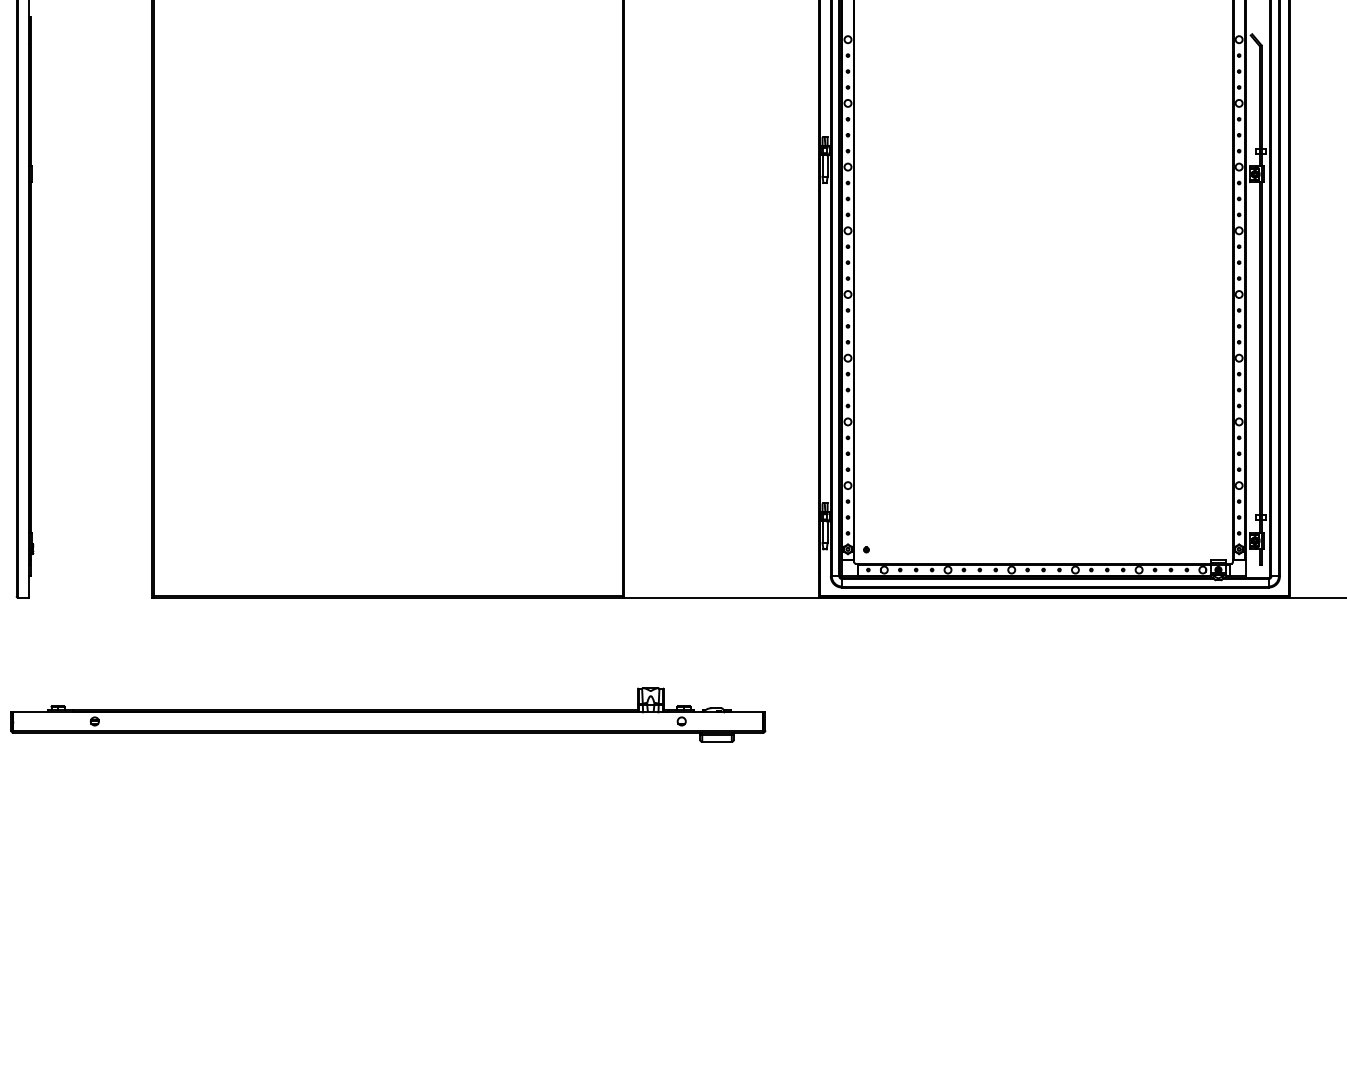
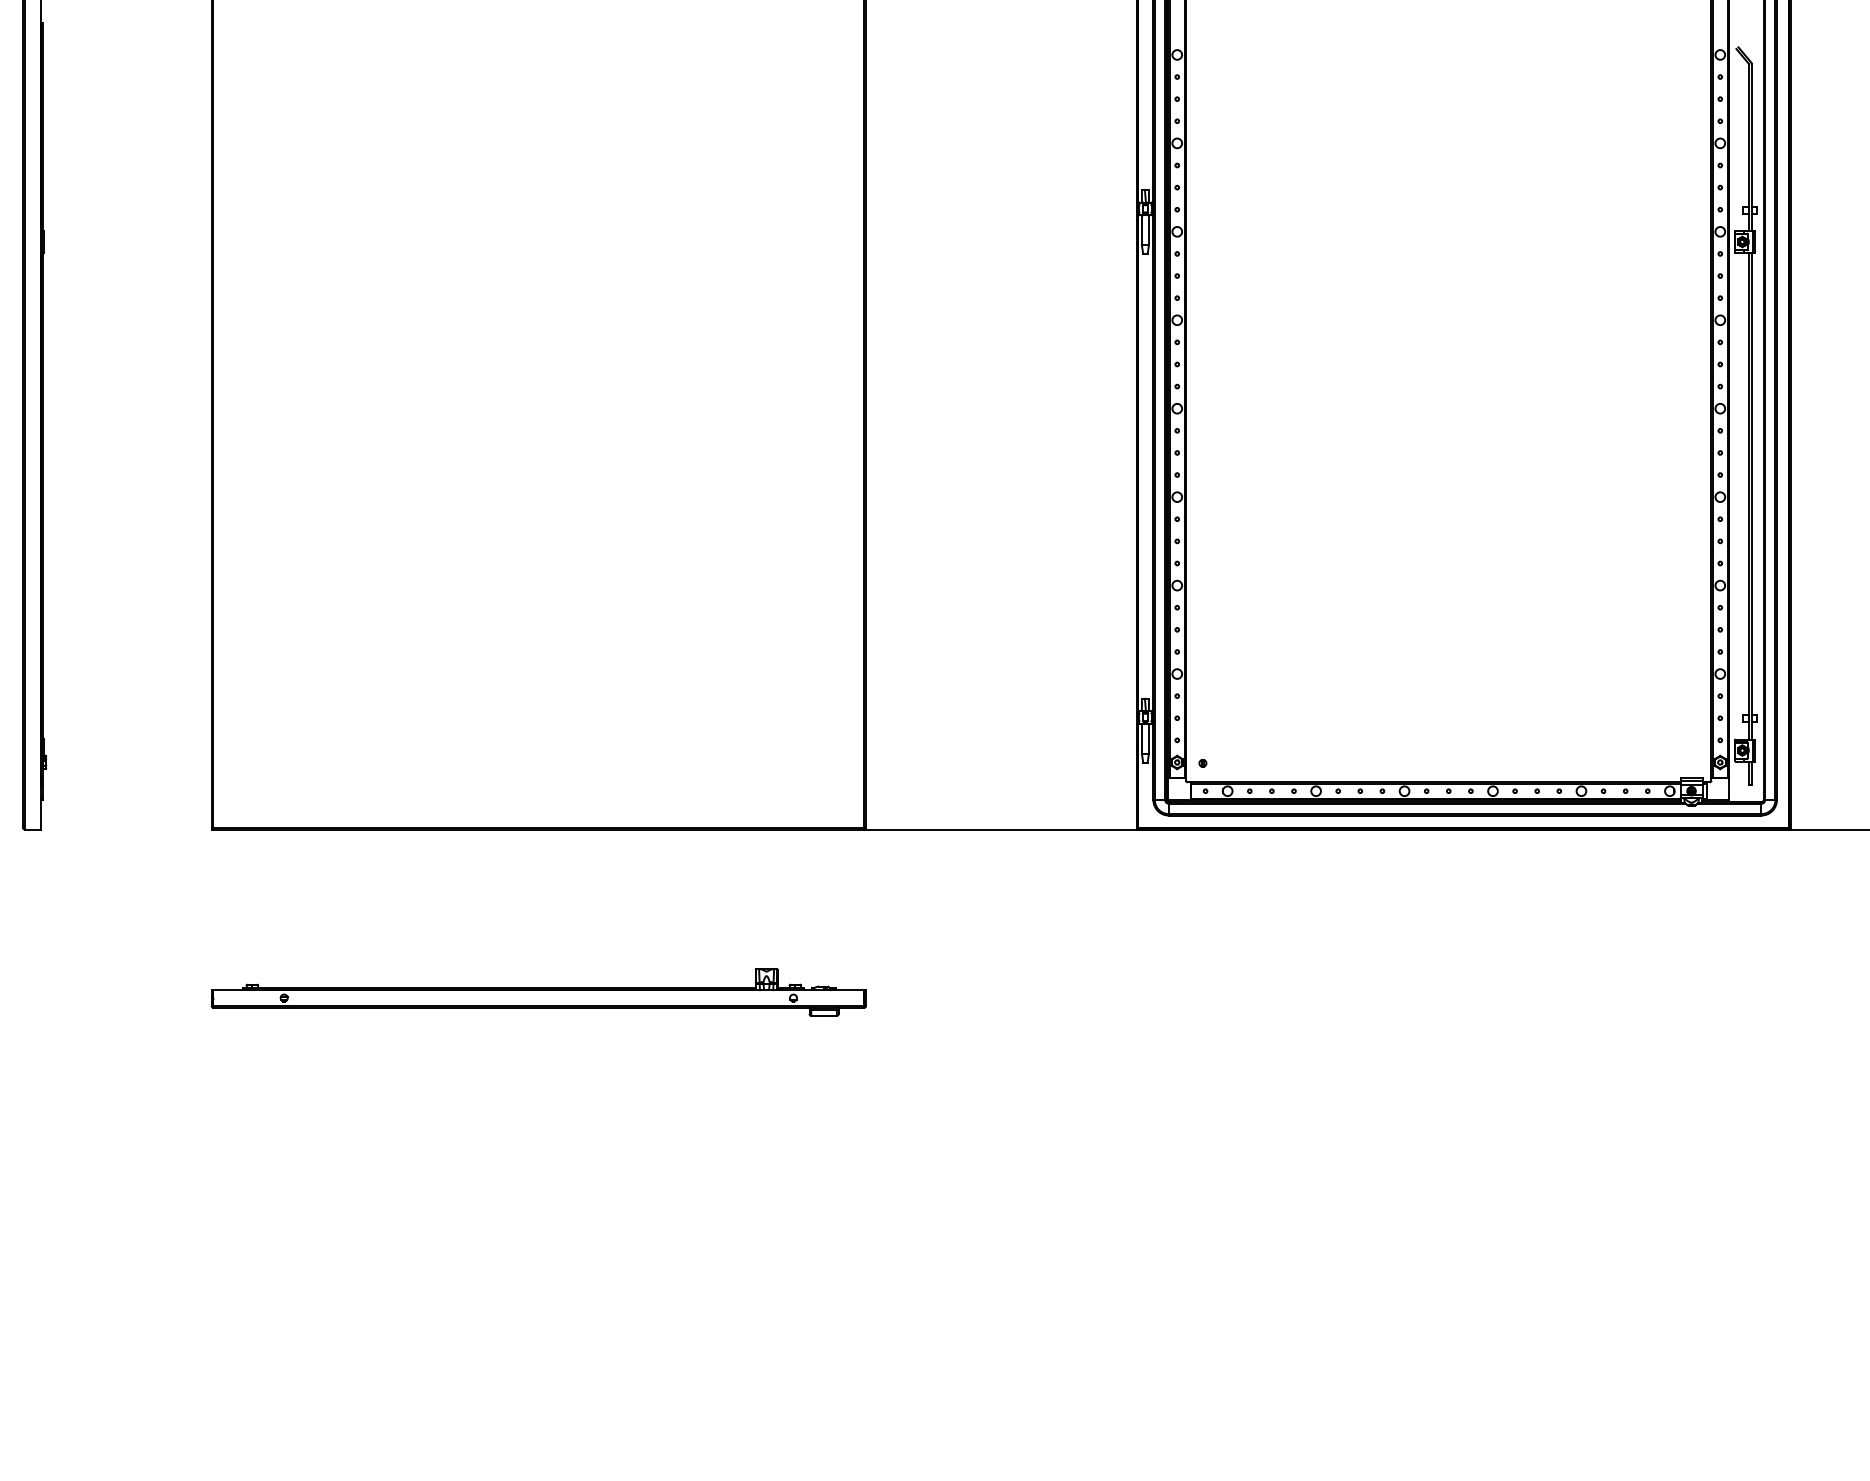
part: (387, 715) -> (538, 992), size x0.62

